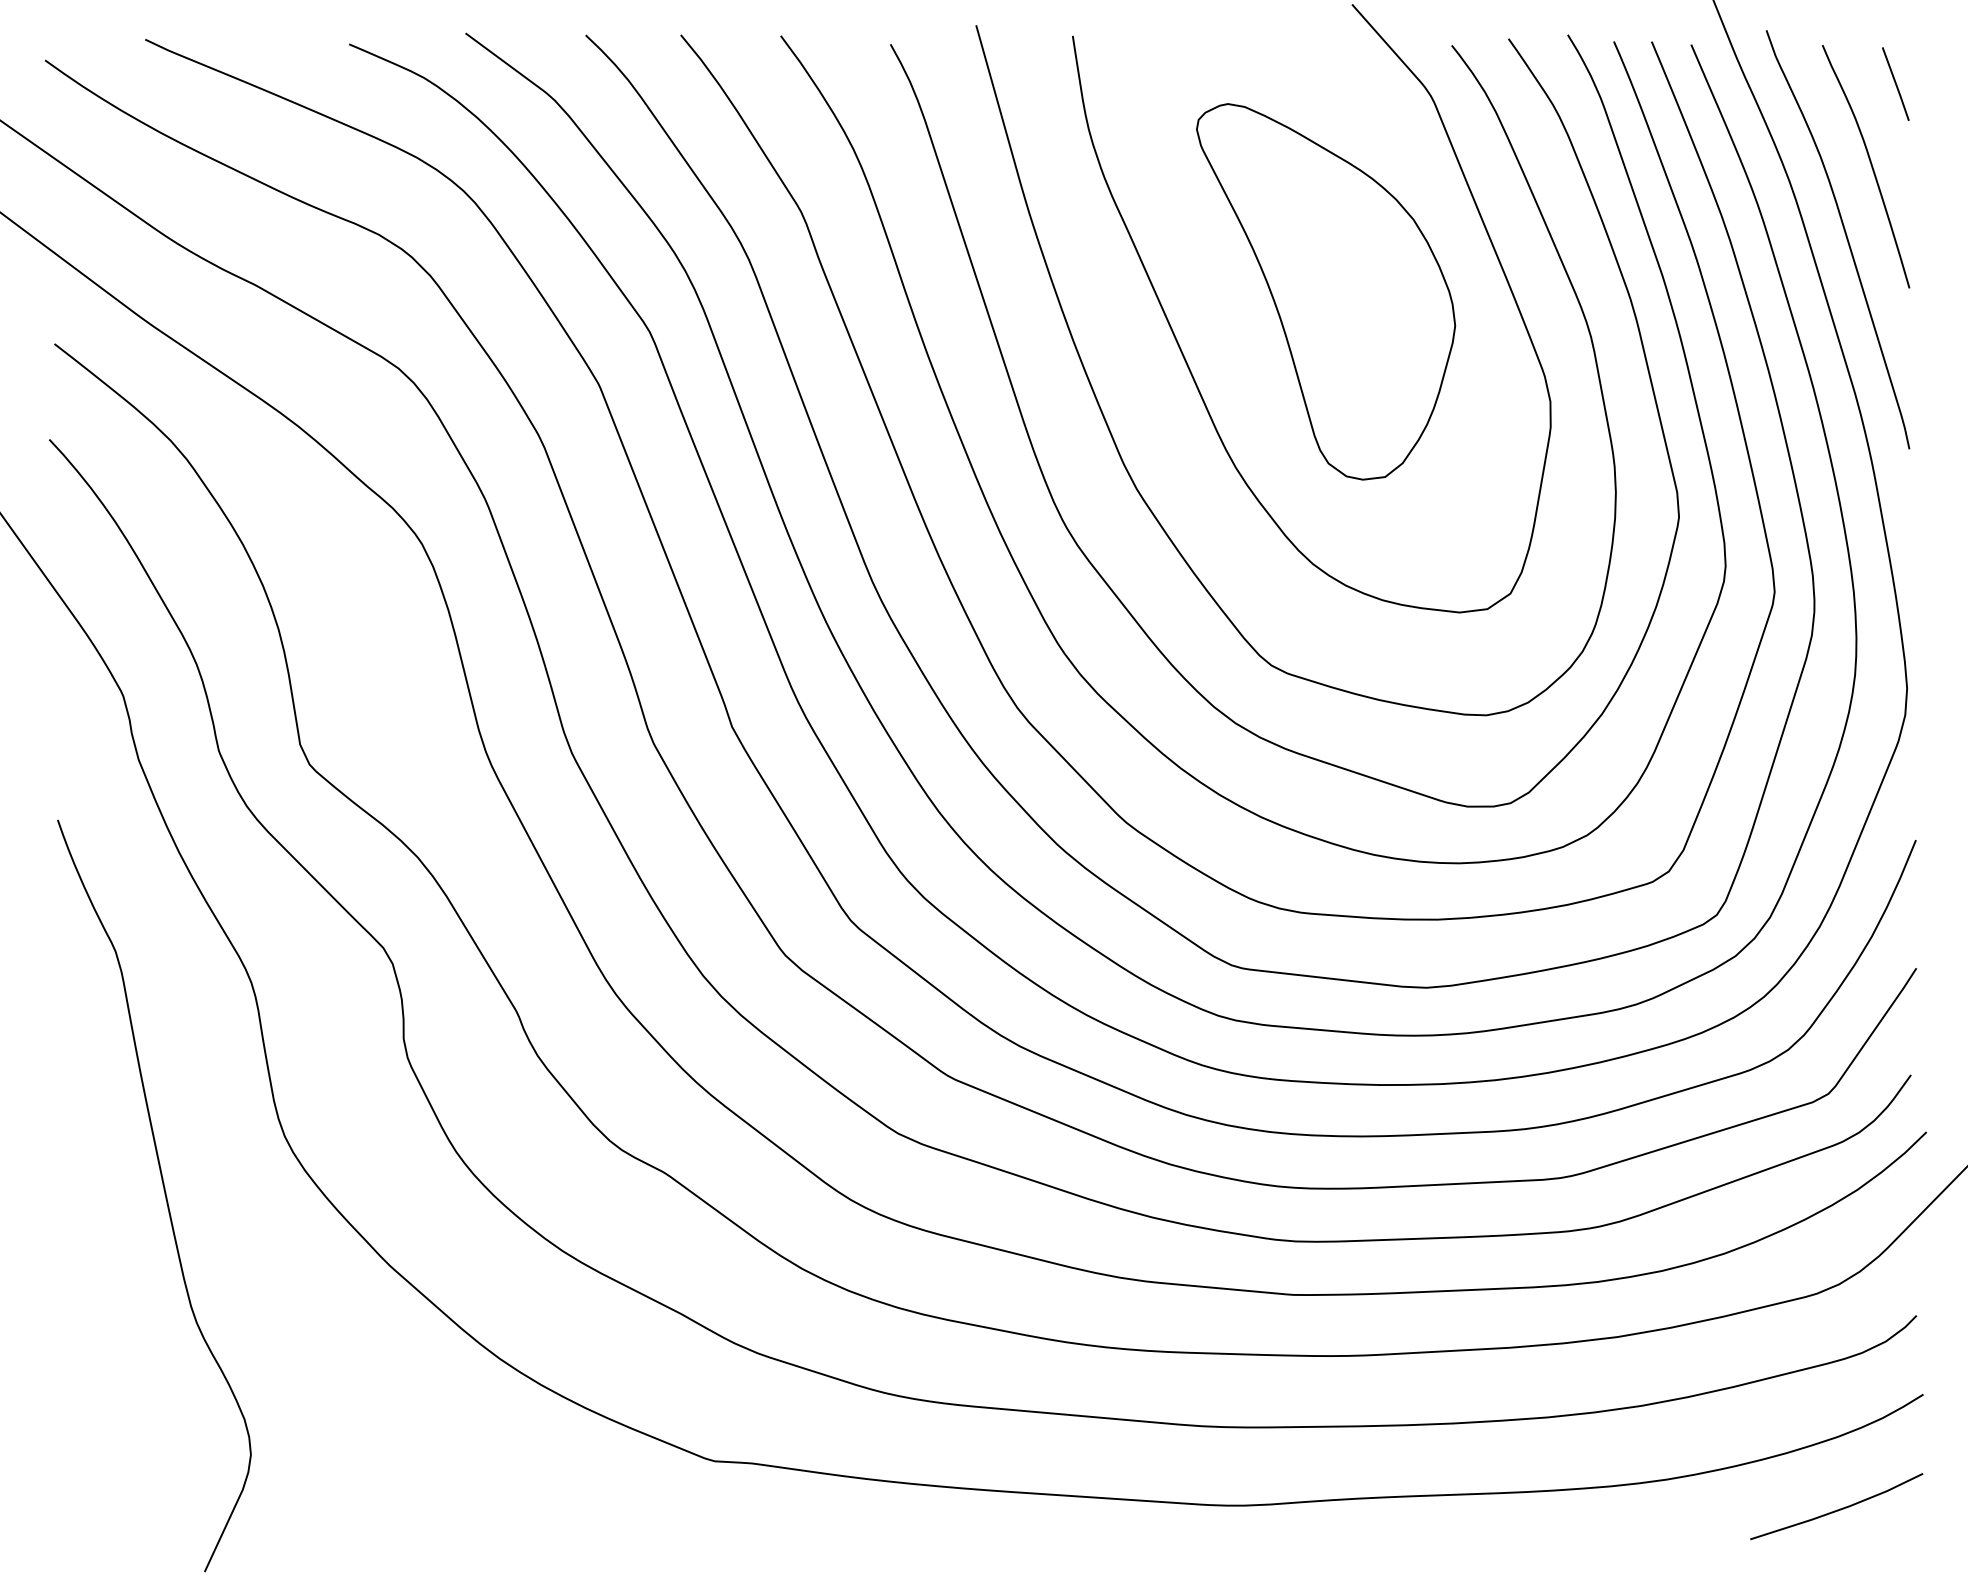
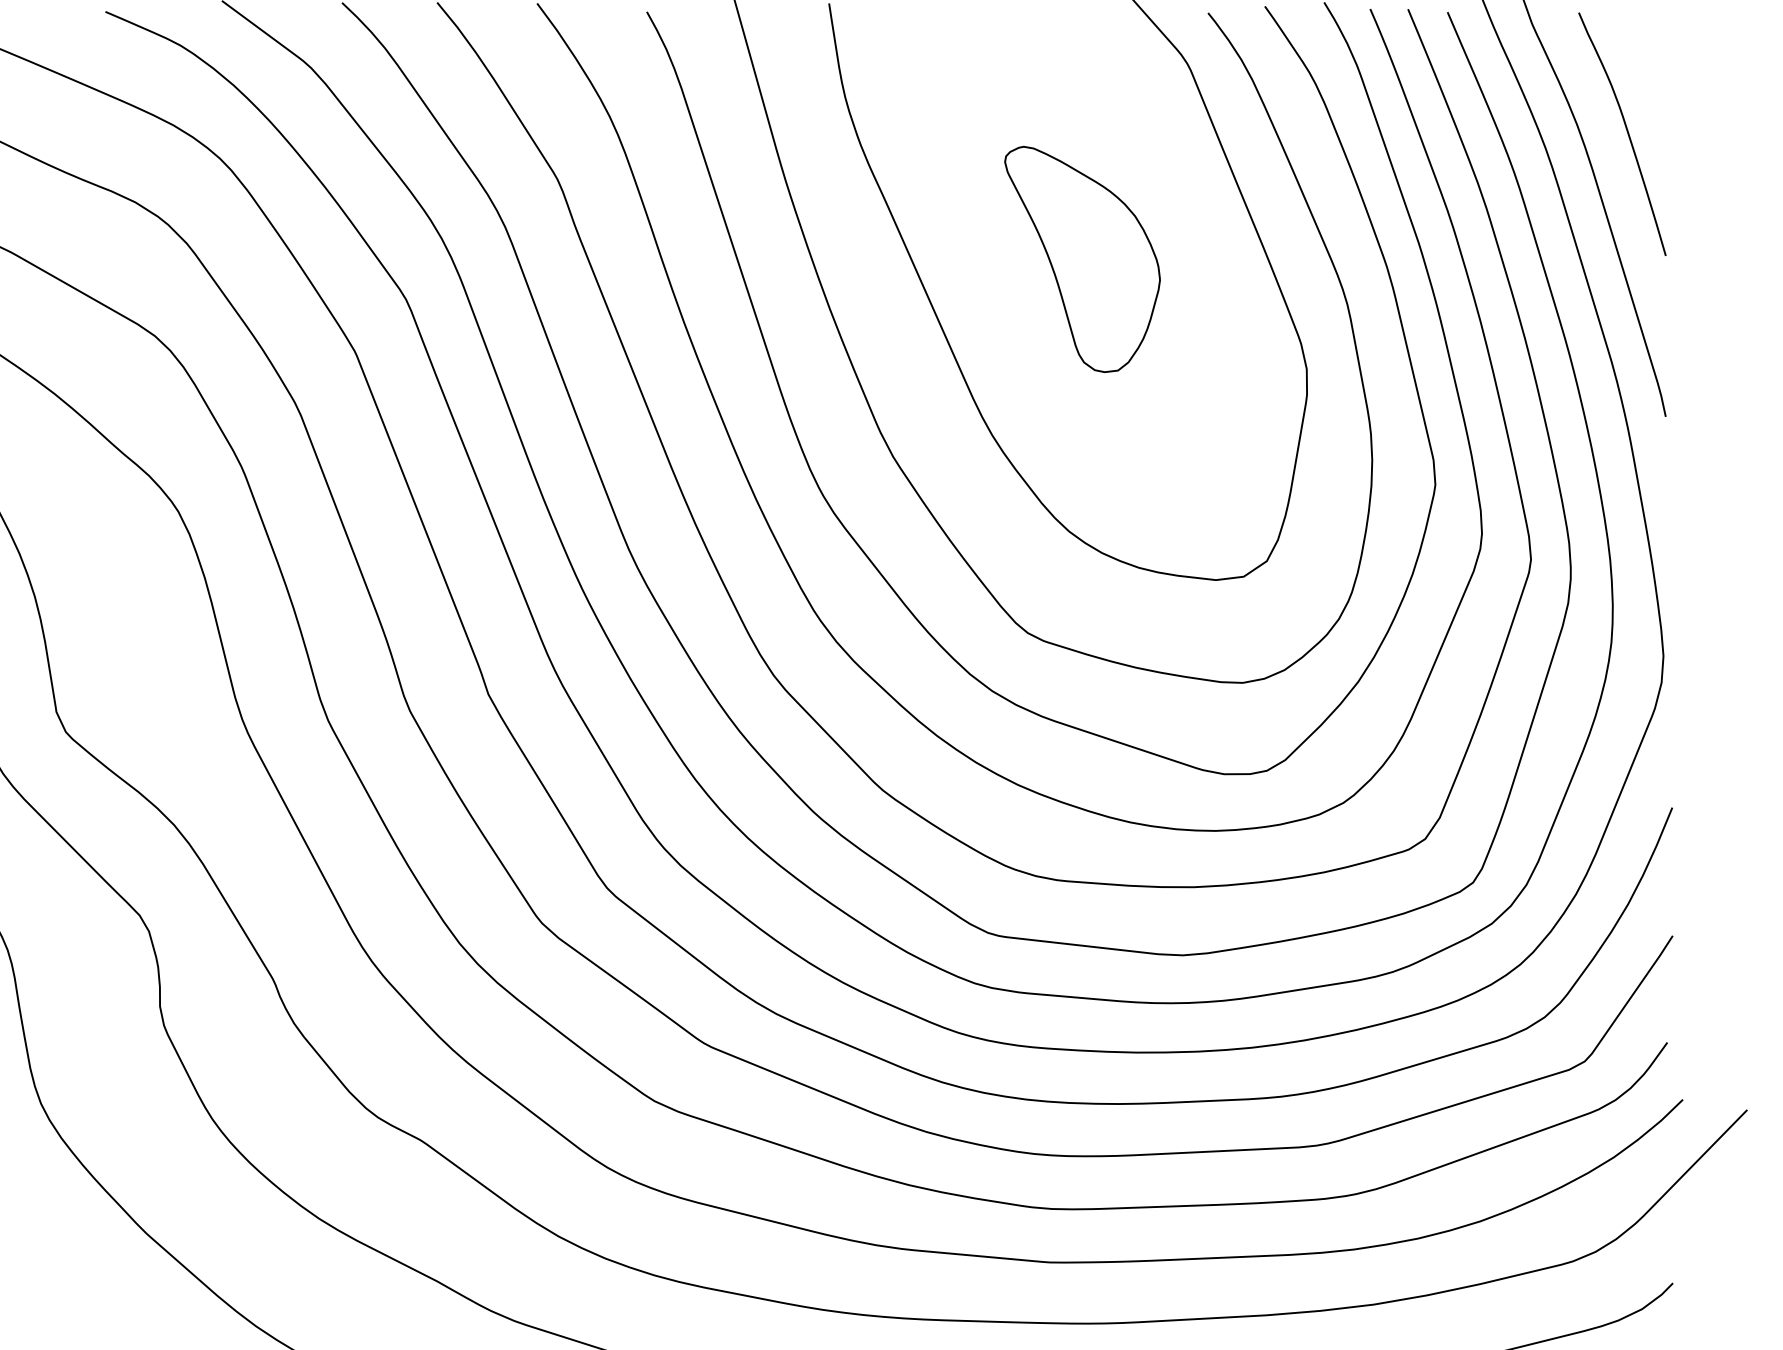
line: (1895, 83) -> (1651, 51), removed
part: (1326, 291) -> (1082, 259), size x0.6

